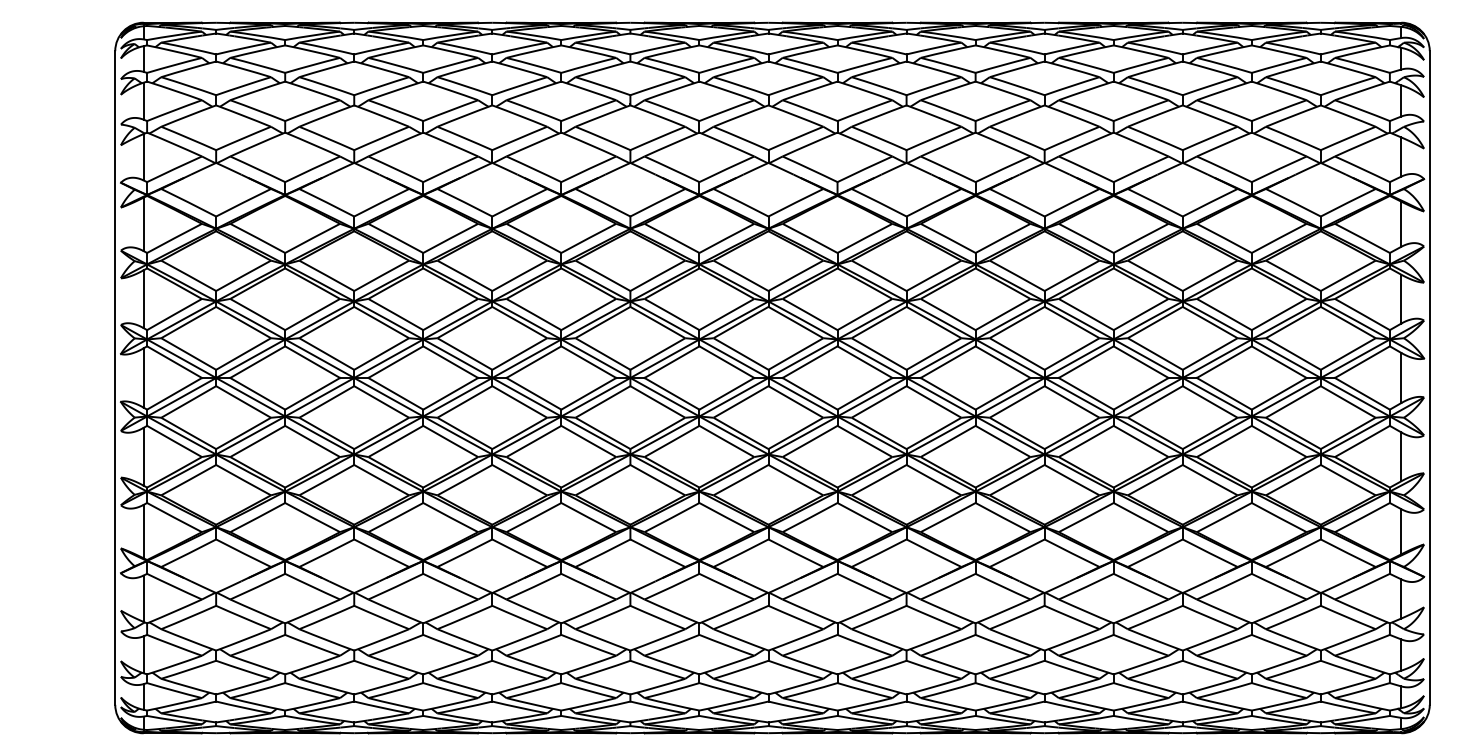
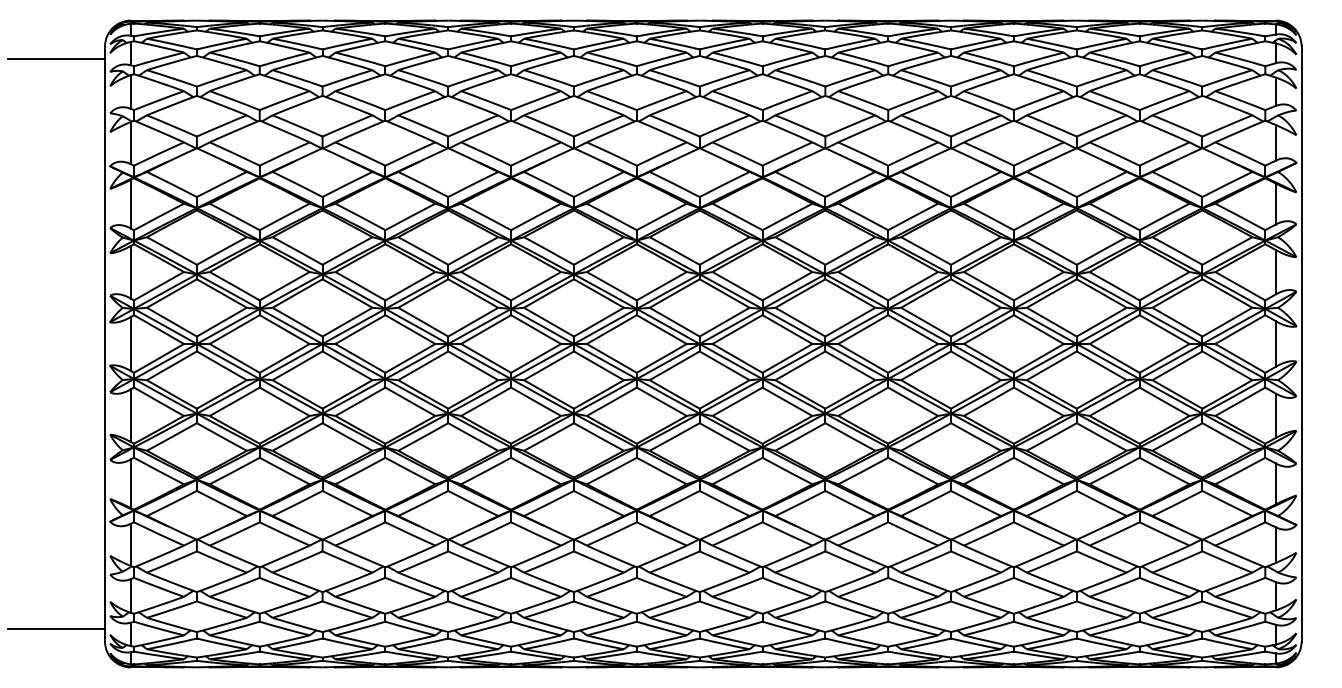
line: (61, 65) -> (56, 59), added
line: (61, 690) -> (56, 628), added

